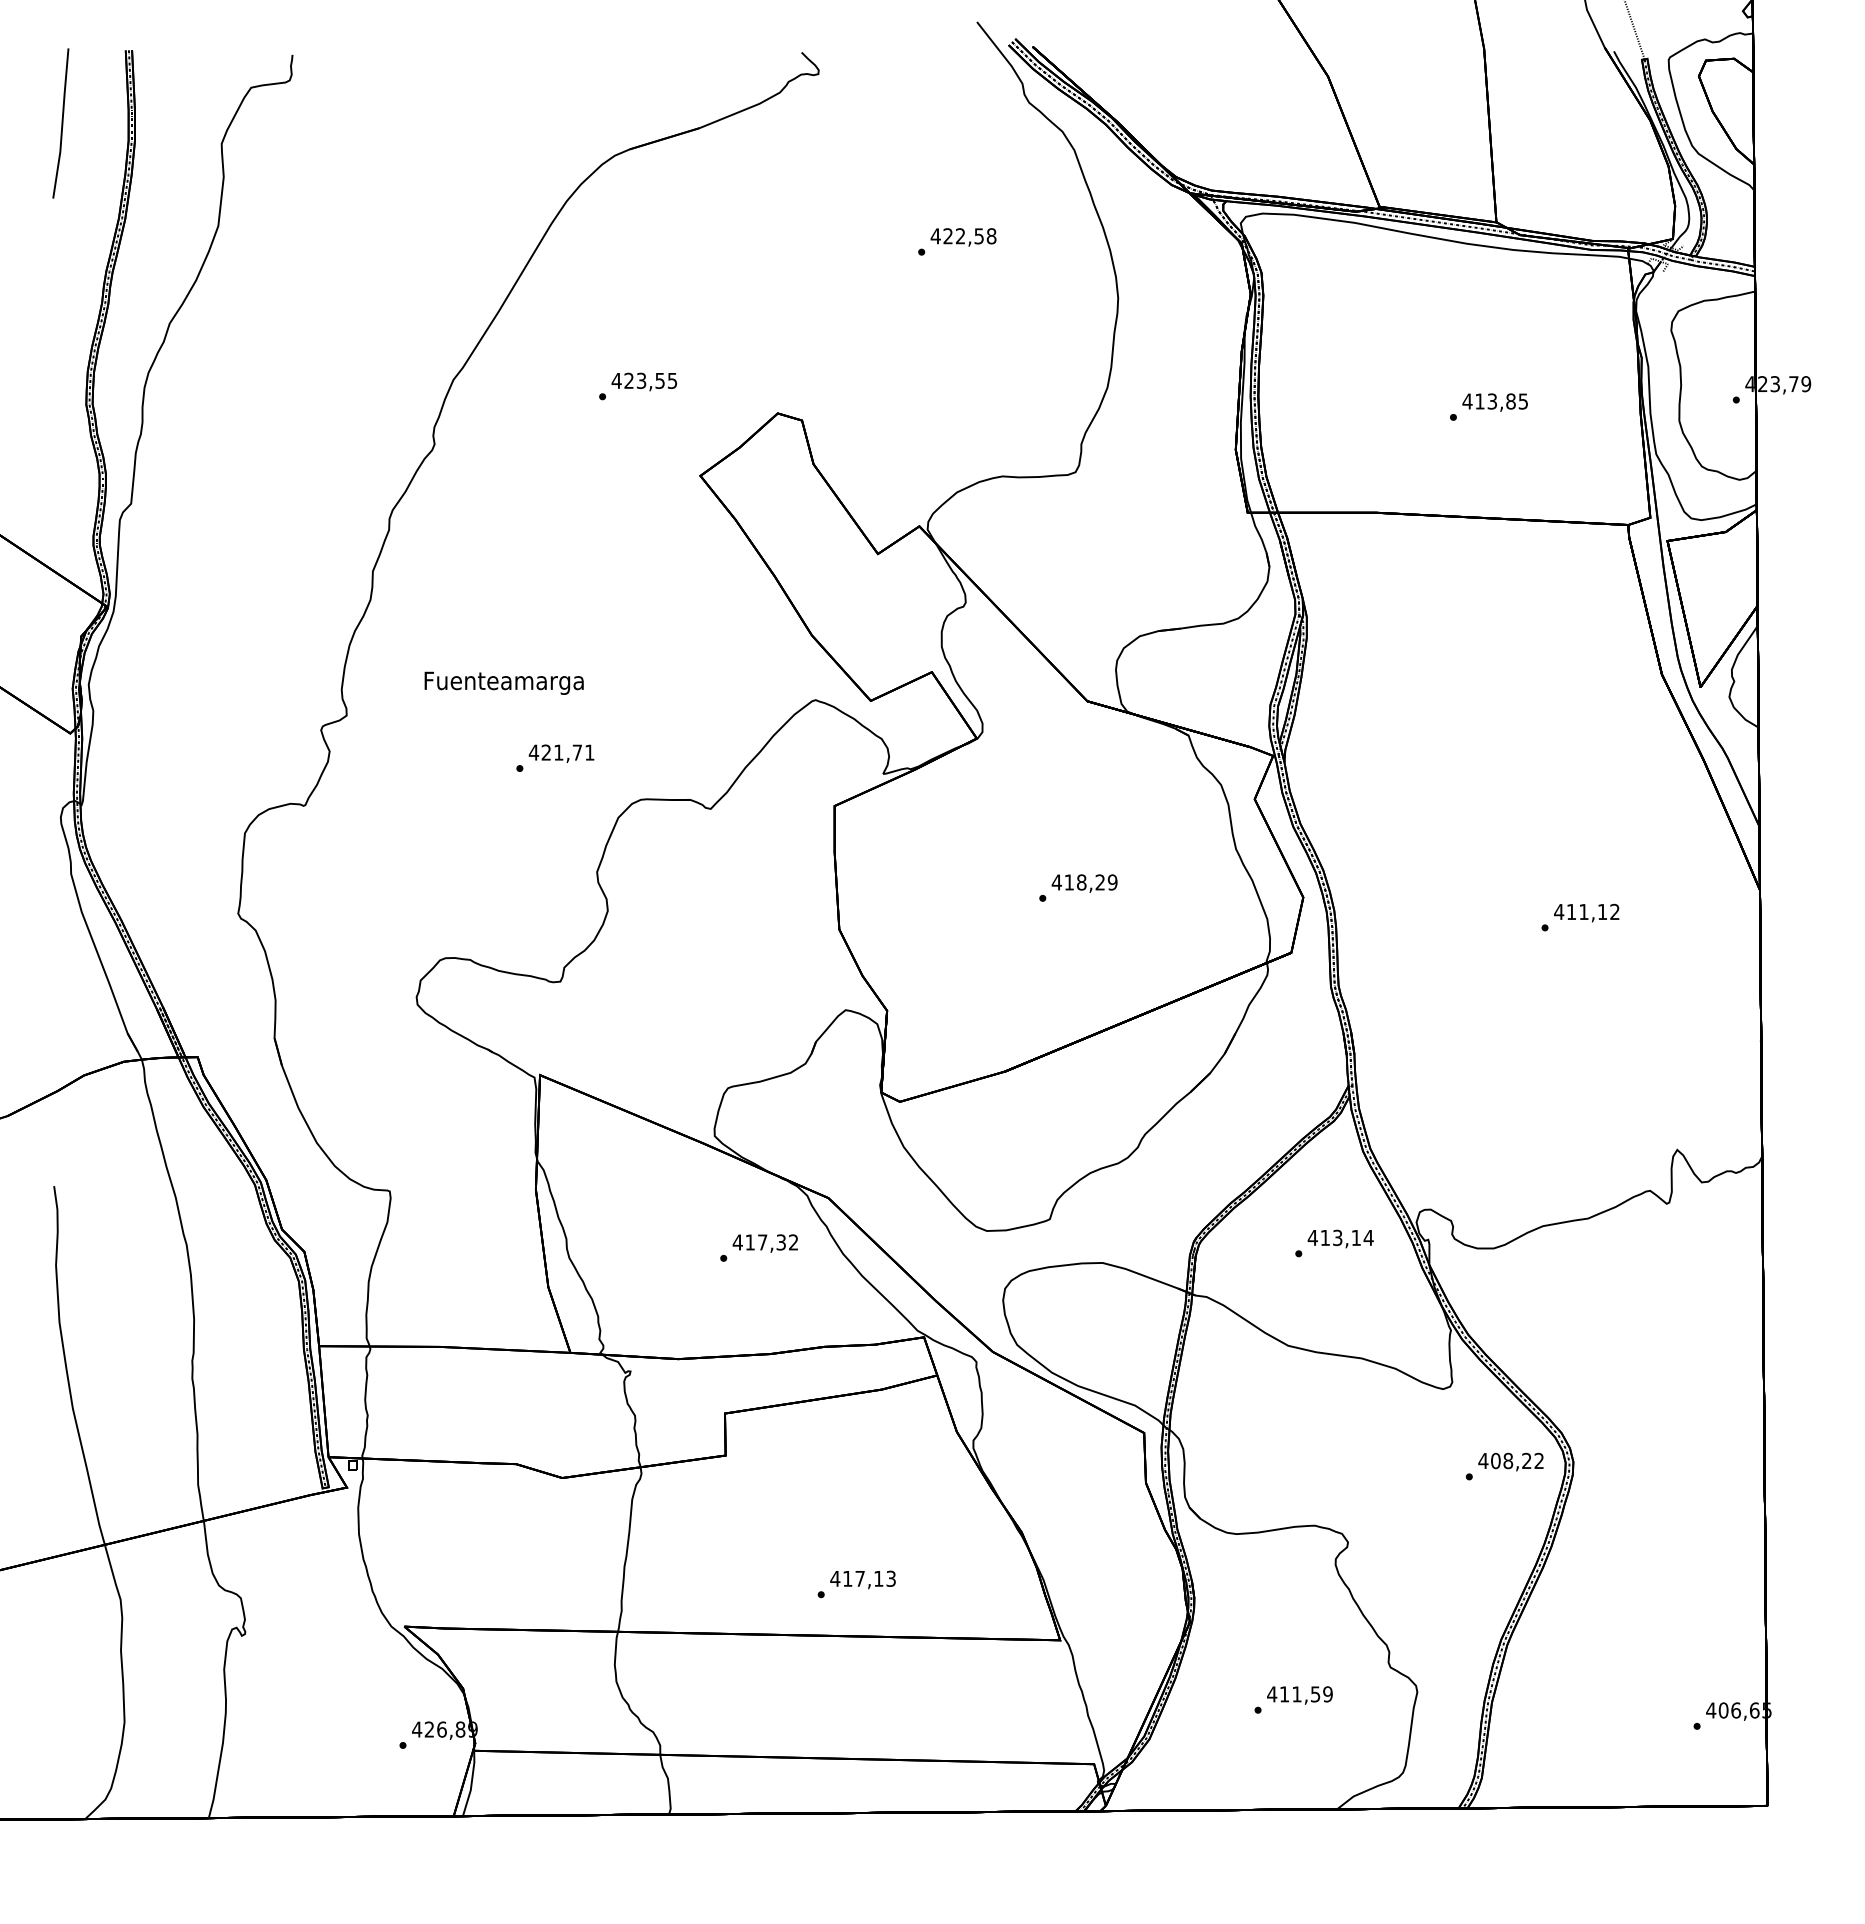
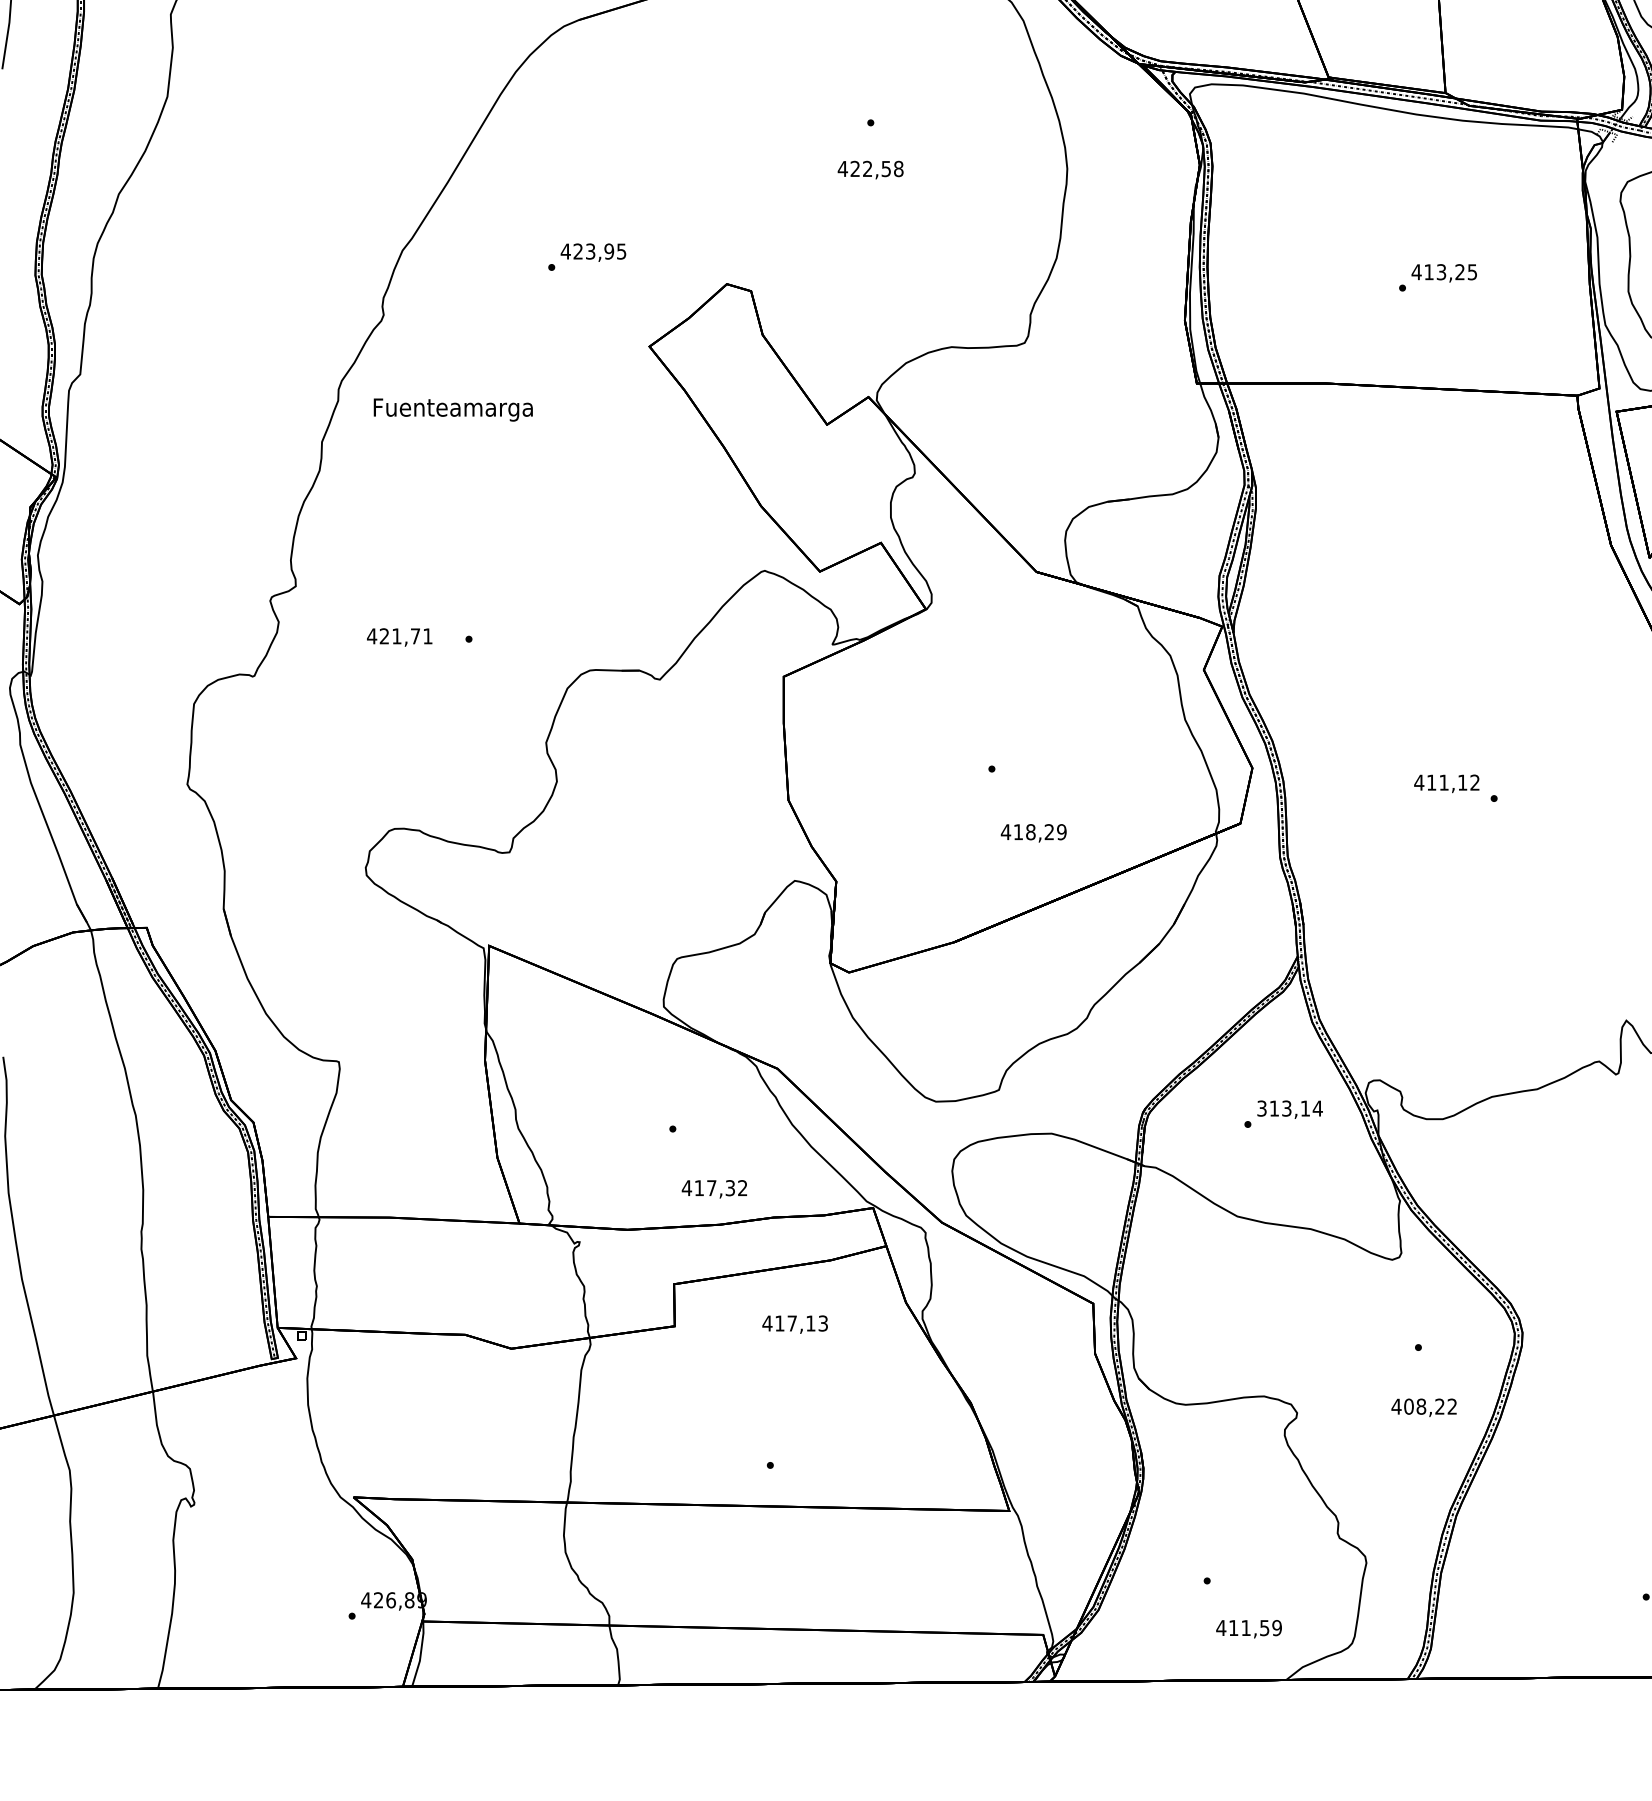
text: (963, 237) -> (870, 170), moved
text: (659, 380) -> (608, 251), 423,55 -> 423,95
text: (1510, 401) -> (1459, 272), 413,85 -> 413,25
text: (503, 682) -> (452, 409), moved
text: (561, 753) -> (399, 637), moved
text: (1084, 883) -> (1033, 833), moved
text: (1586, 912) -> (1446, 783), moved
text: (1312, 1237) -> (1261, 1108), 413,14 -> 313,14
text: (764, 1243) -> (713, 1189), moved
text: (1510, 1461) -> (1423, 1407), moved
text: (862, 1579) -> (794, 1324), moved
text: (1299, 1695) -> (1248, 1629), moved

